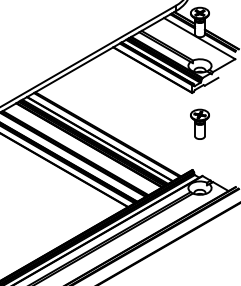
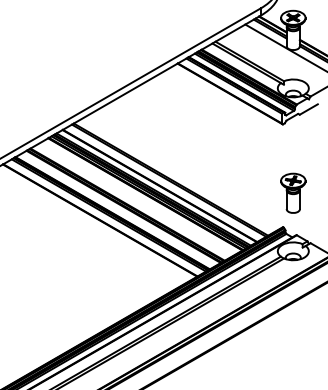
part: (200, 123) -> (293, 192), moved

